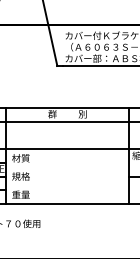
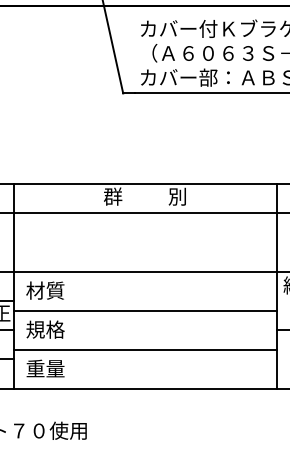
line: (67, 167) -> (144, 310), added
line: (67, 185) -> (144, 348), added

